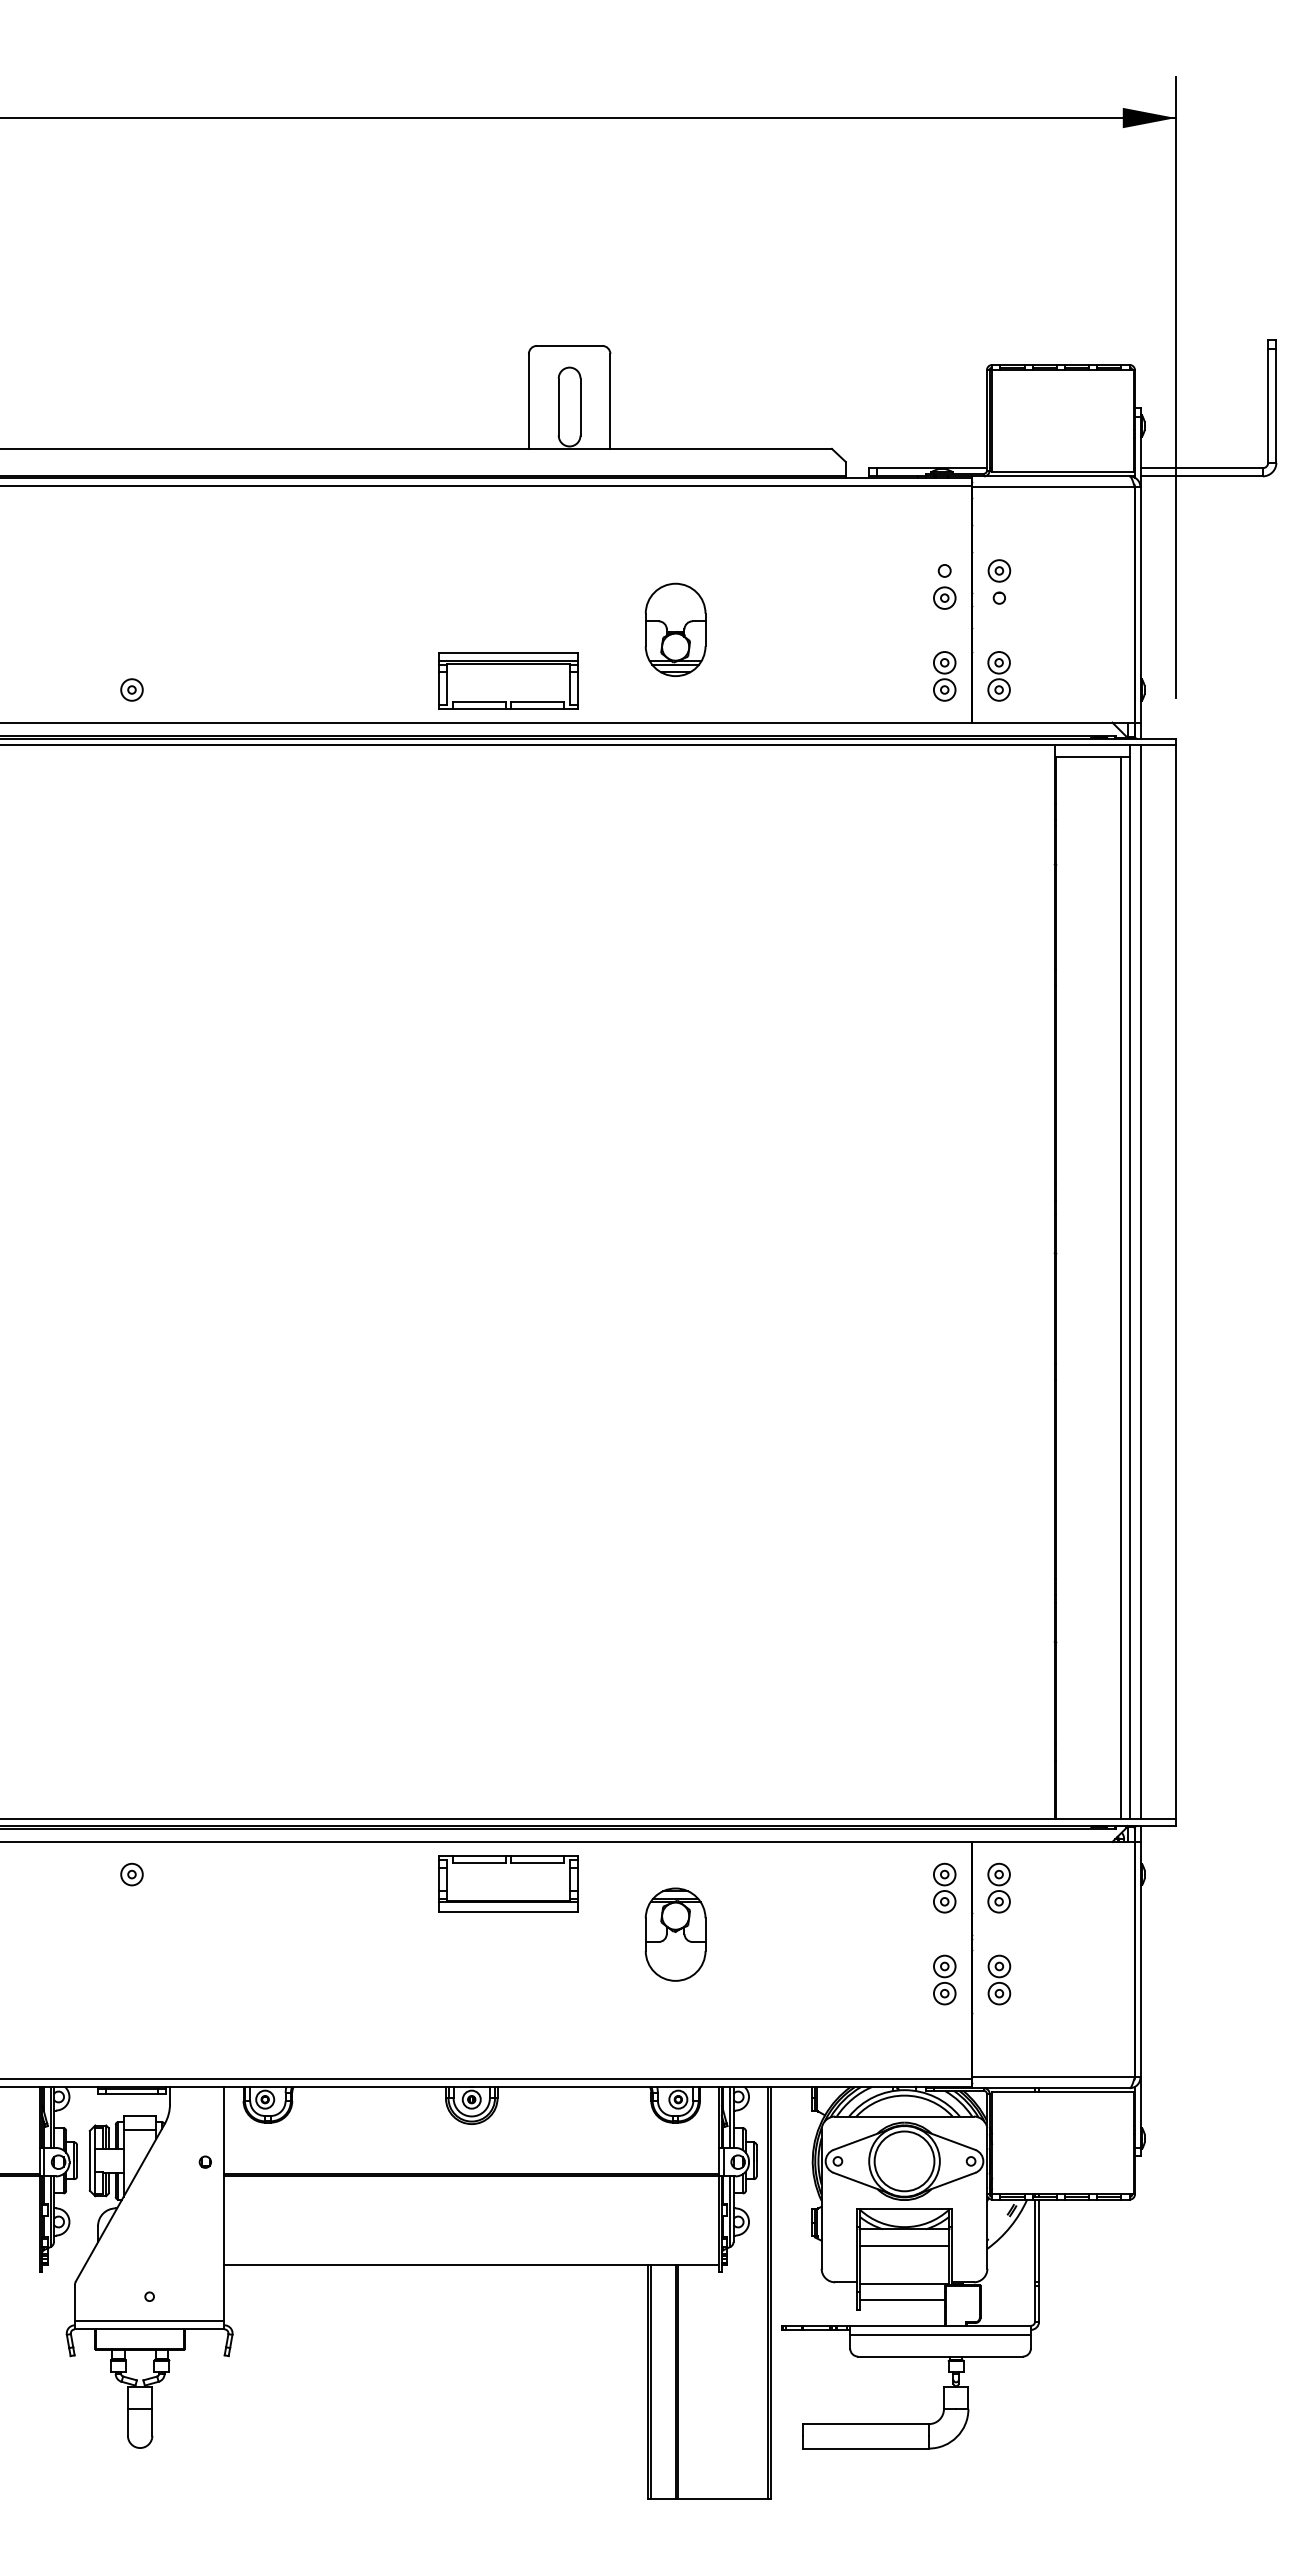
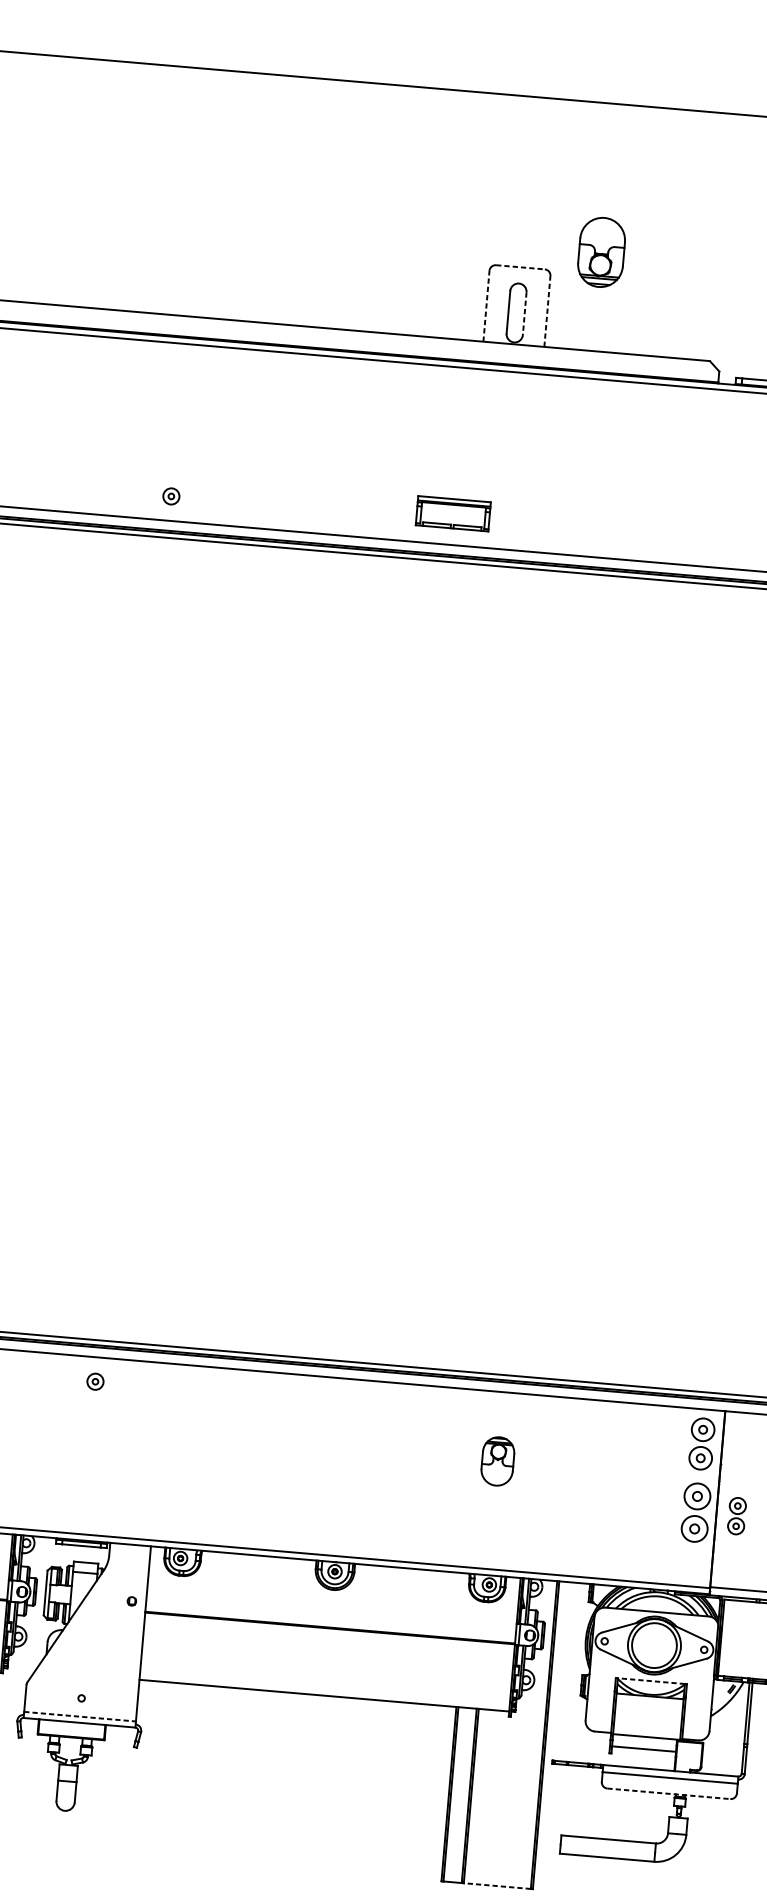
line: (569, 345) -> (520, 267), solid -> dashed
line: (528, 400) -> (486, 305), solid -> dashed
line: (610, 400) -> (547, 310), solid -> dashed
line: (580, 407) -> (524, 314), solid -> dashed
part: (675, 629) -> (601, 252), moved
part: (508, 680) -> (453, 513), size x0.7
part: (508, 1883) -> (376, 1412), removed
part: (944, 1887) -> (701, 1443), size x1.4
part: (998, 1887) -> (742, 1446), removed
part: (675, 1934) -> (497, 1461), size x0.7
part: (944, 1979) -> (695, 1512), size x1.6
line: (904, 2208) -> (651, 1680), solid -> dashed
line: (904, 2245) -> (649, 1708), removed
line: (149, 2321) -> (79, 1716), solid -> dashed
line: (941, 2356) -> (669, 1793), solid -> dashed
line: (723, 2498) -> (497, 1885), solid -> dashed

